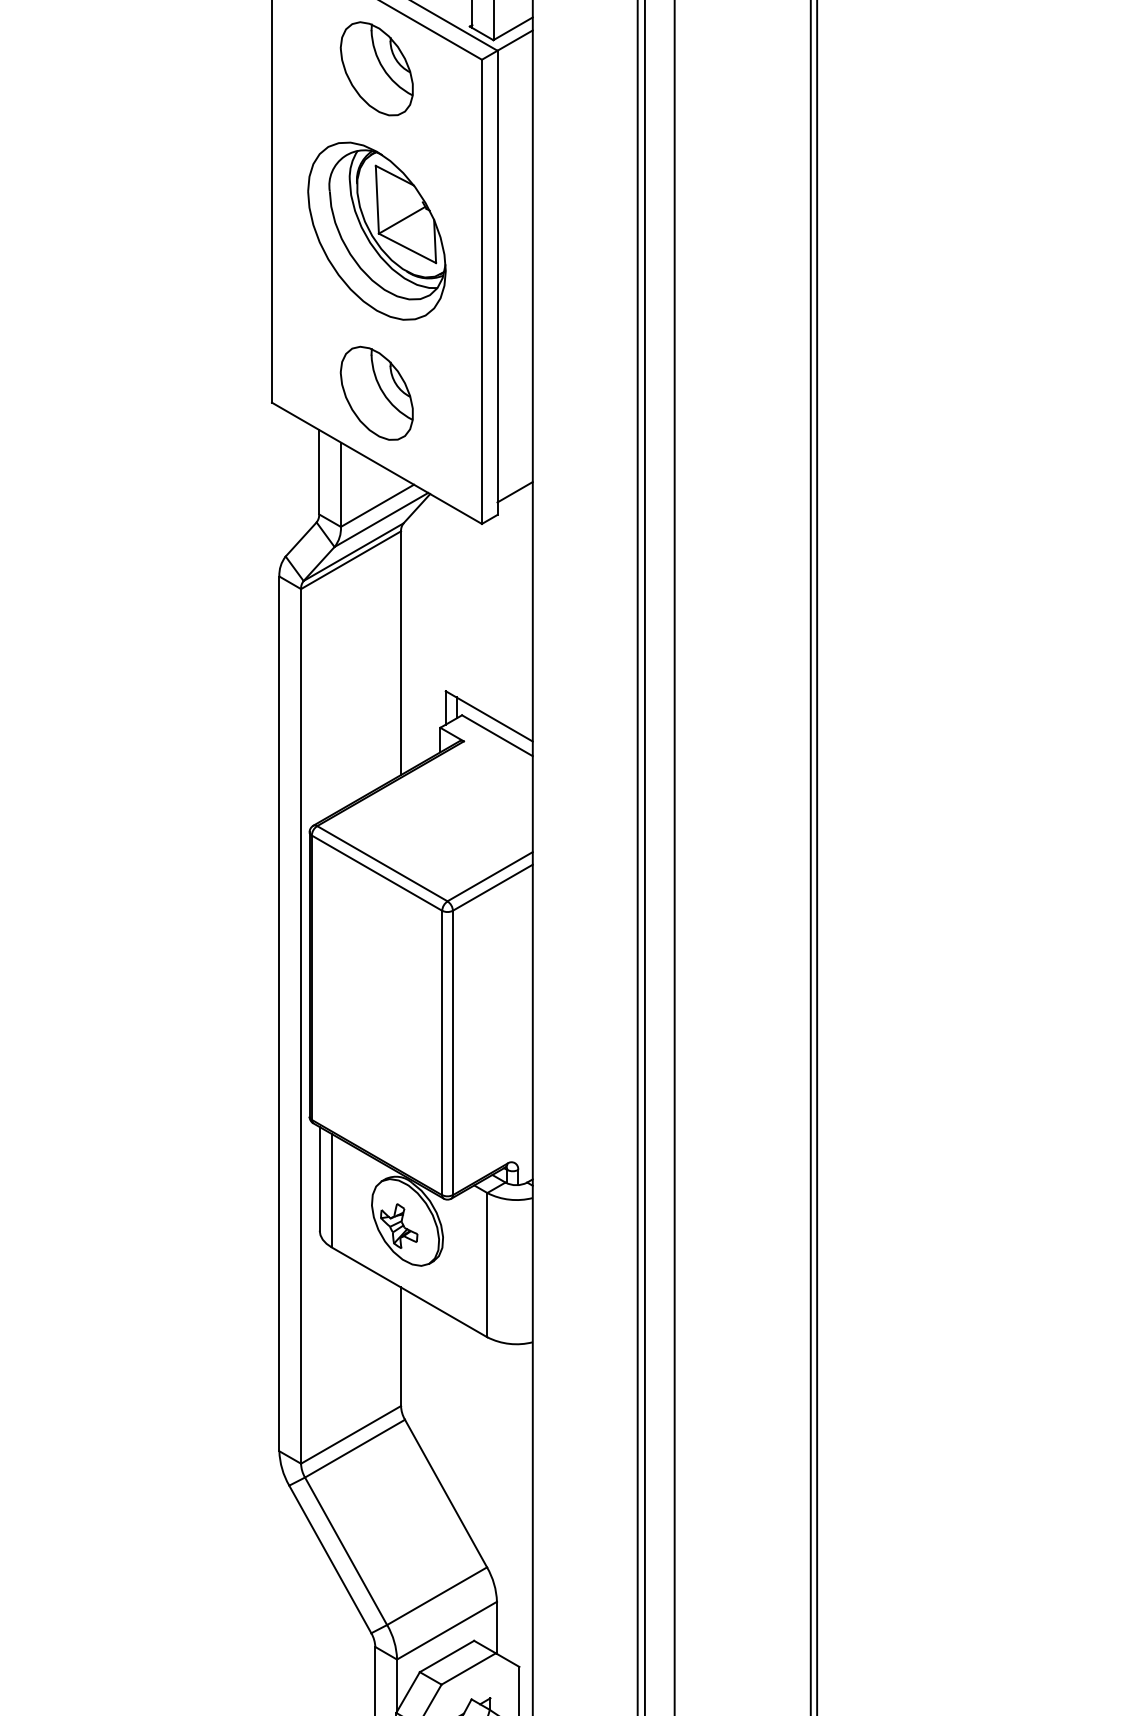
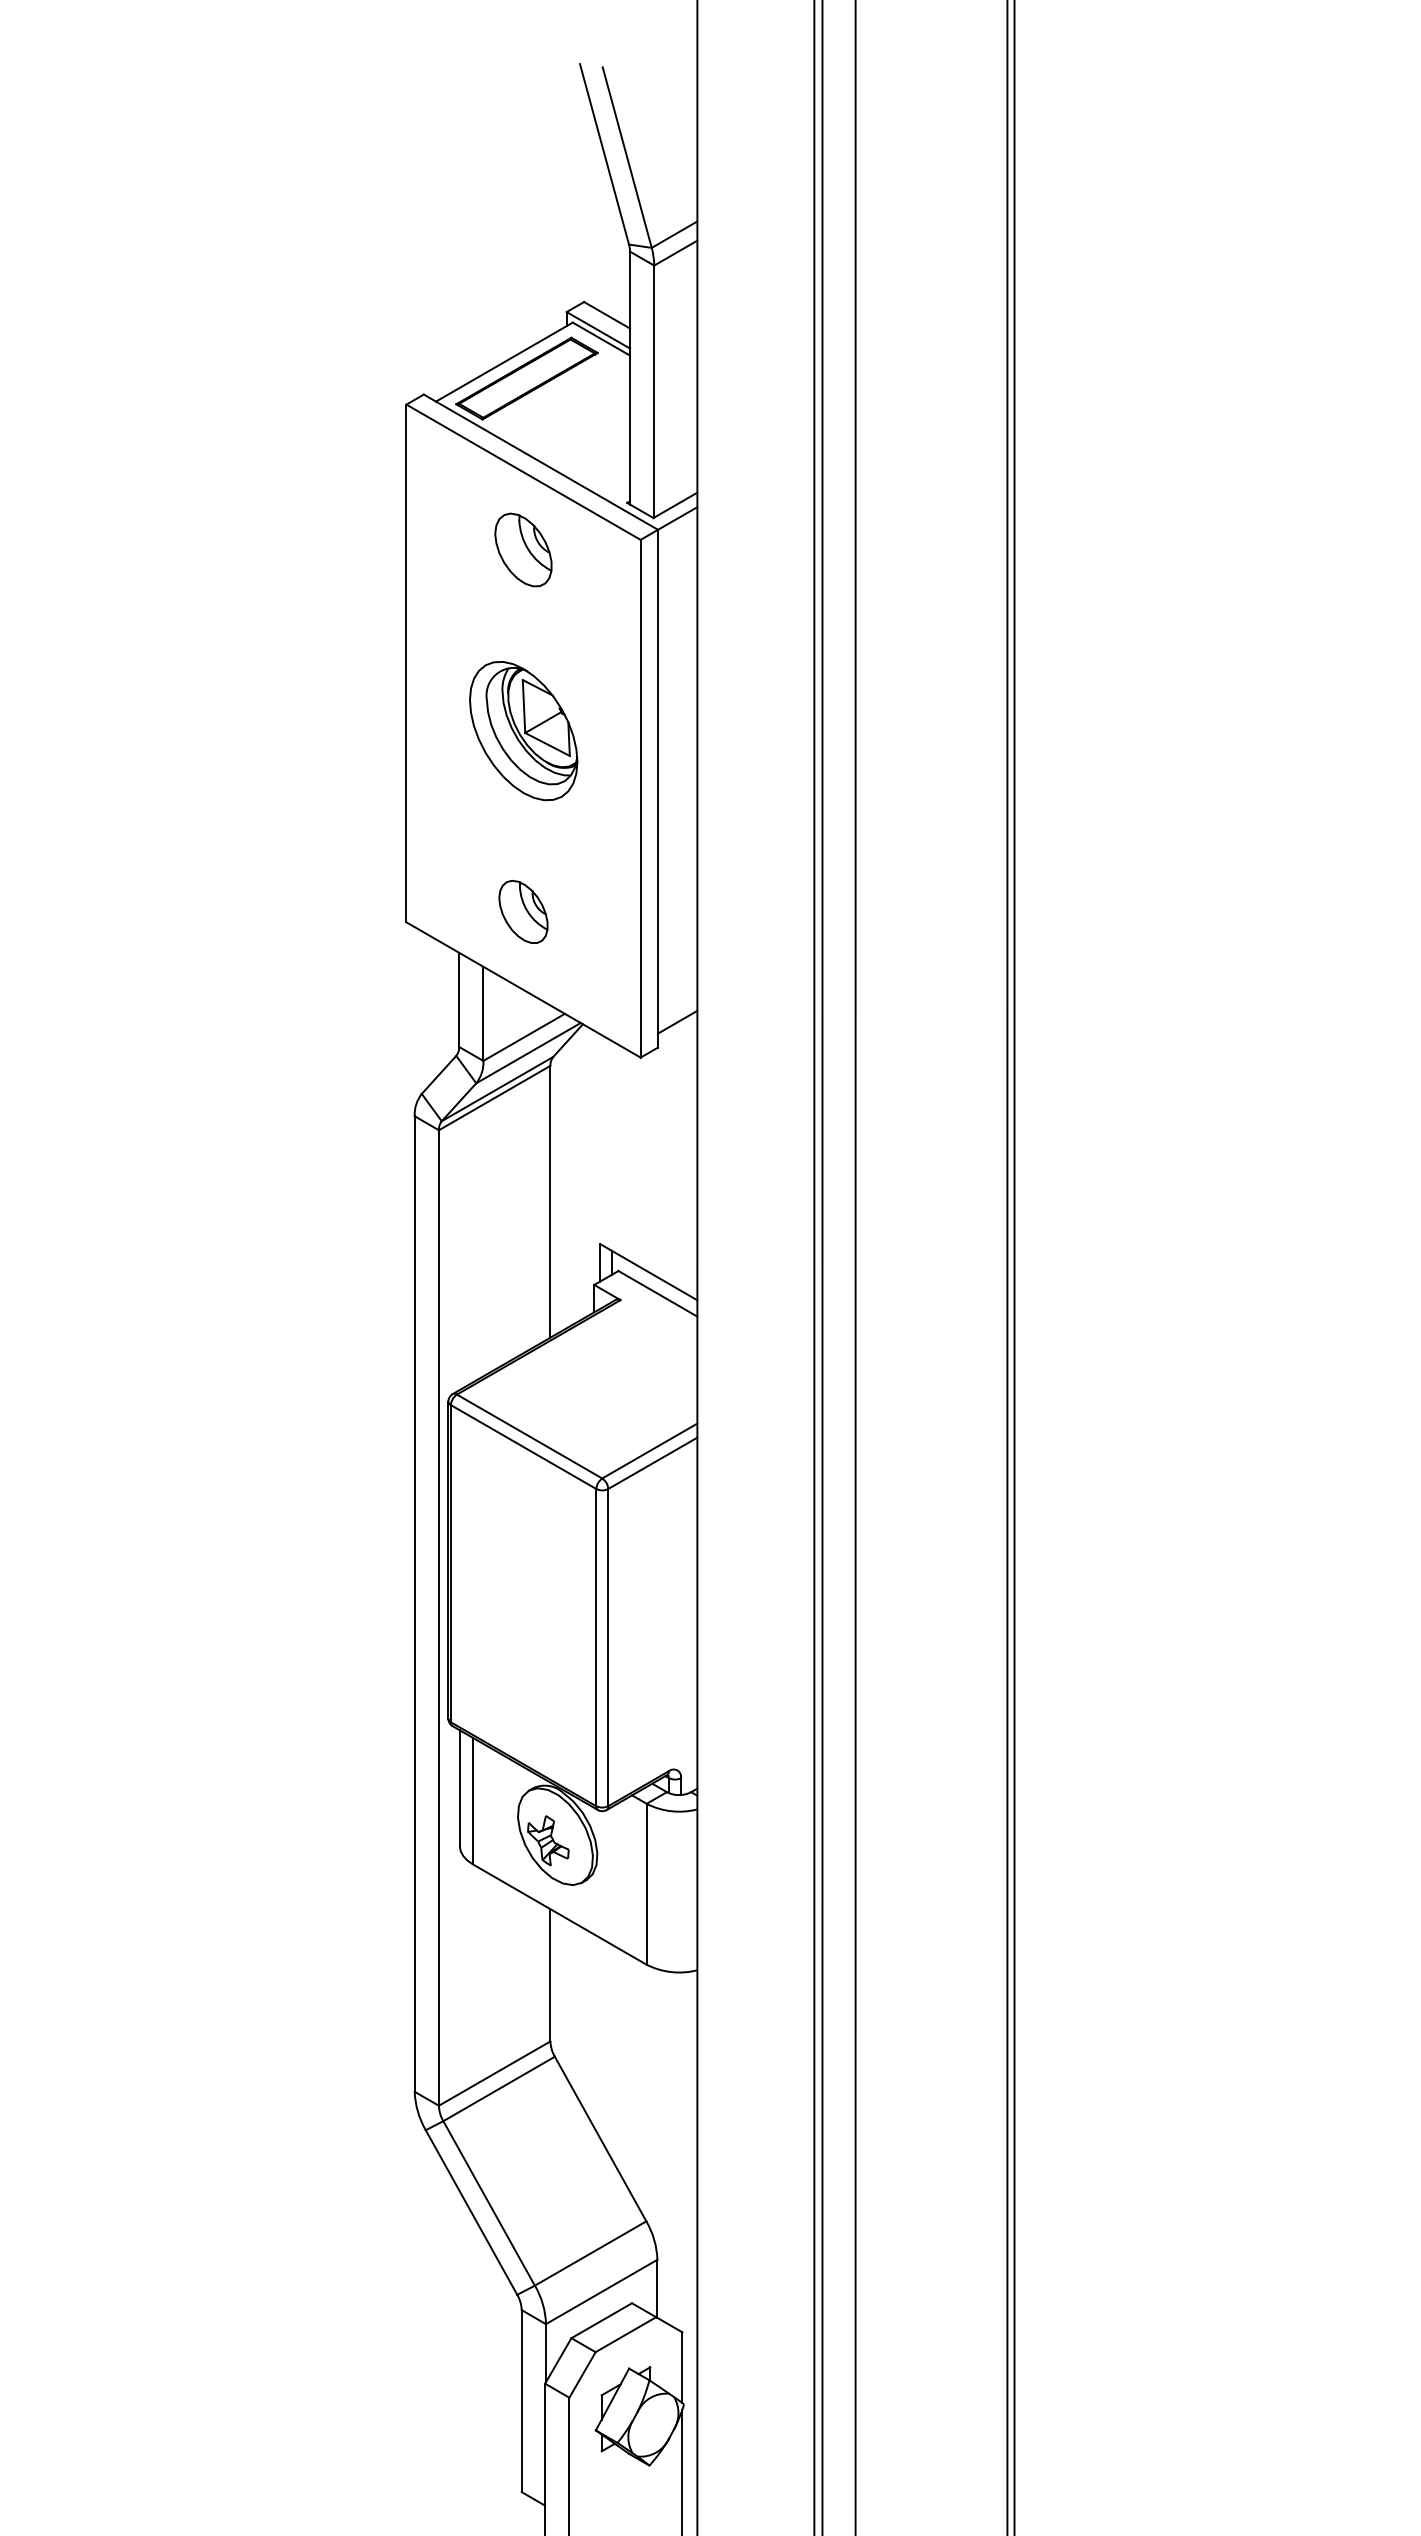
part: (376, 68) -> (523, 549), size x0.7
part: (376, 230) -> (523, 730), size x0.7
part: (376, 392) -> (523, 911), size x0.6

